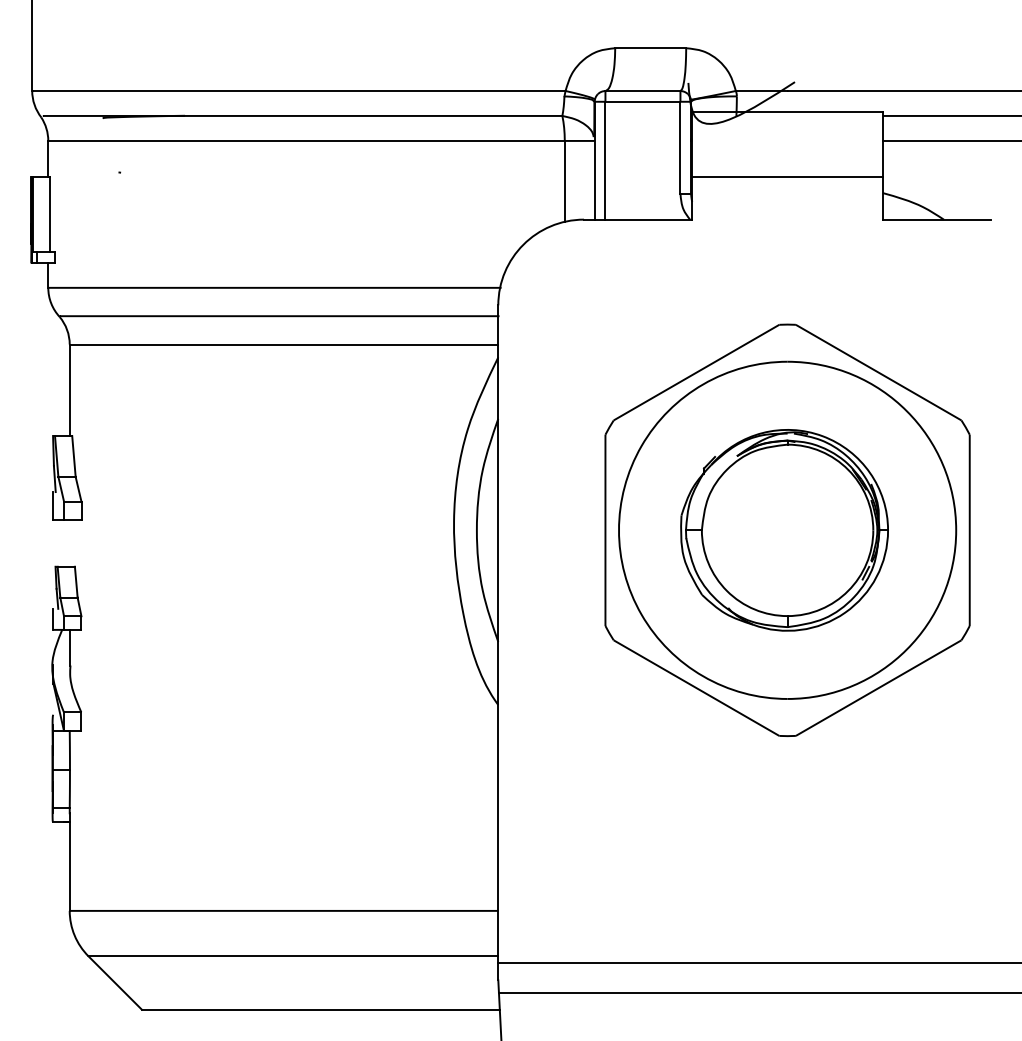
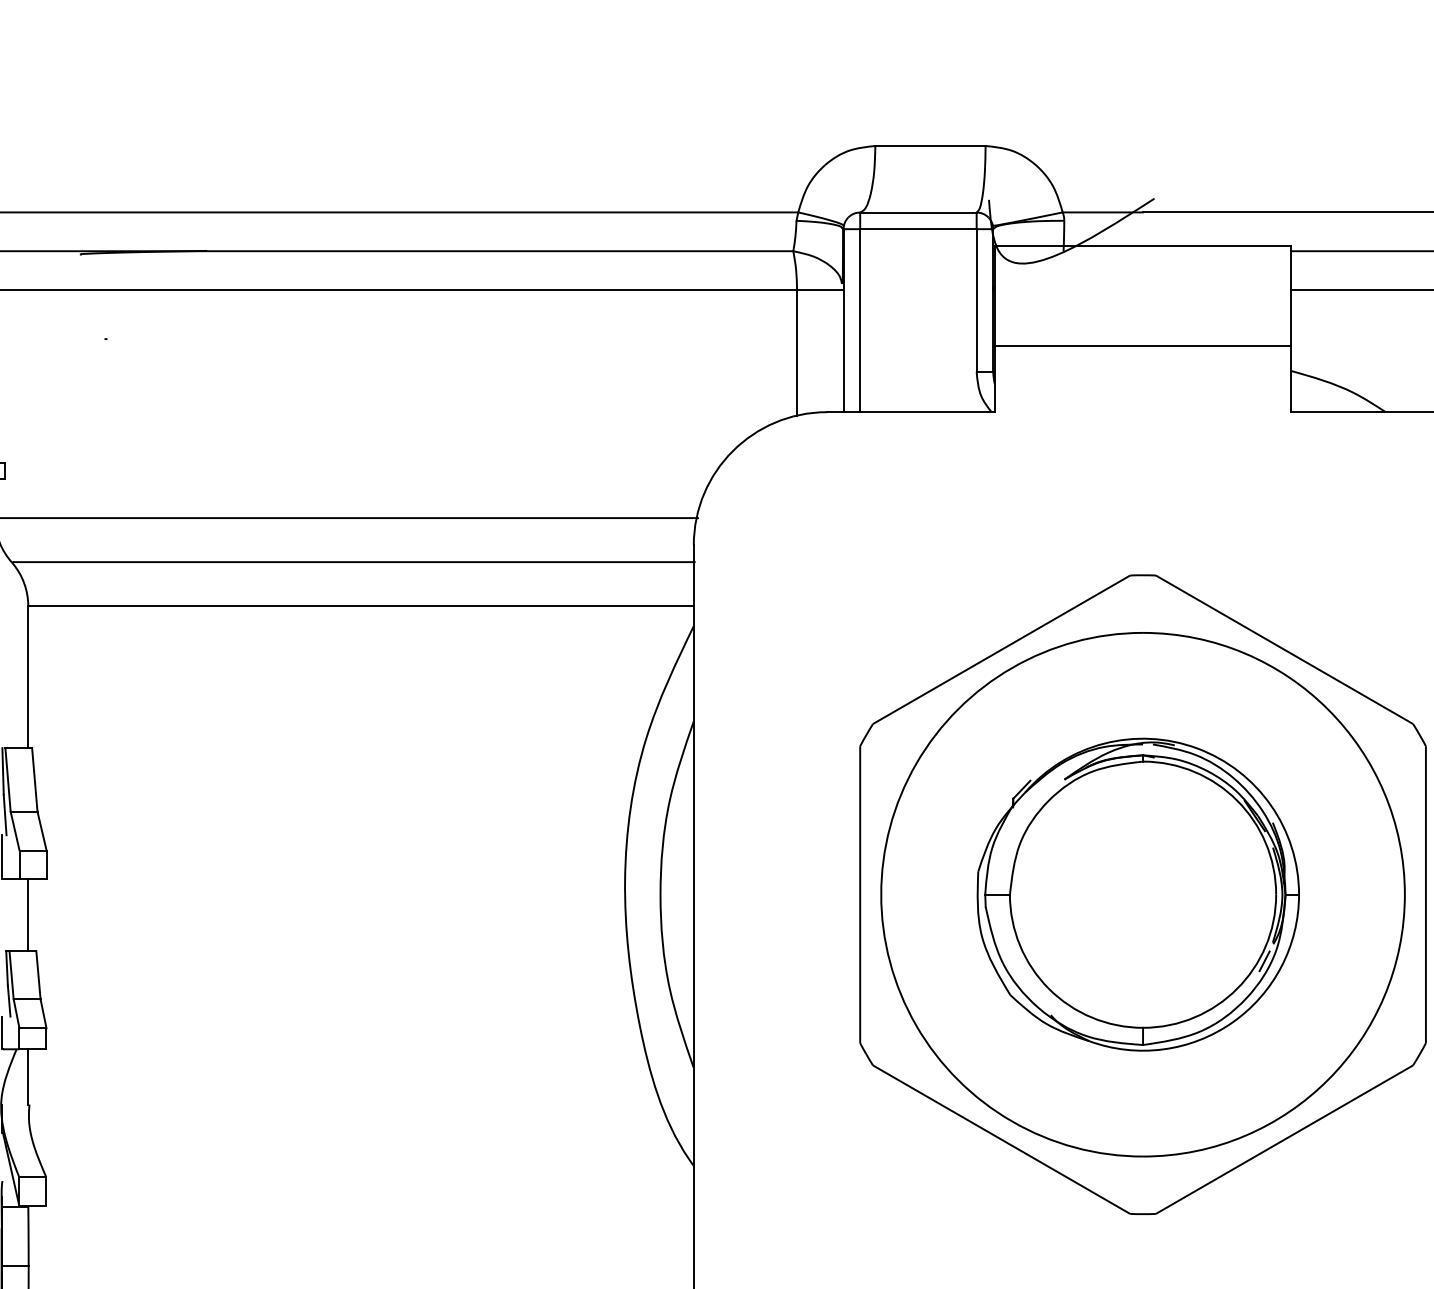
line: (69, 543) -> (27, 915), added

